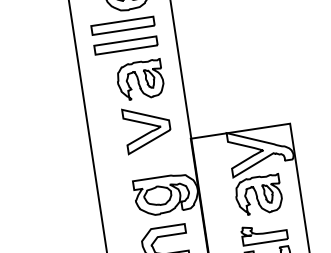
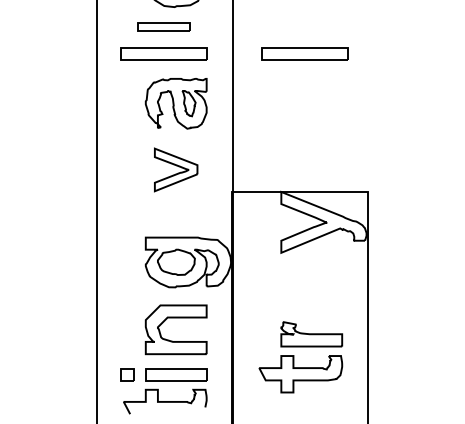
part: (122, 25) -> (163, 26), size x0.6
part: (228, 29) -> (304, 53), added
part: (147, 128) -> (175, 169), size x0.7
part: (258, 195) -> (311, 281), removed

